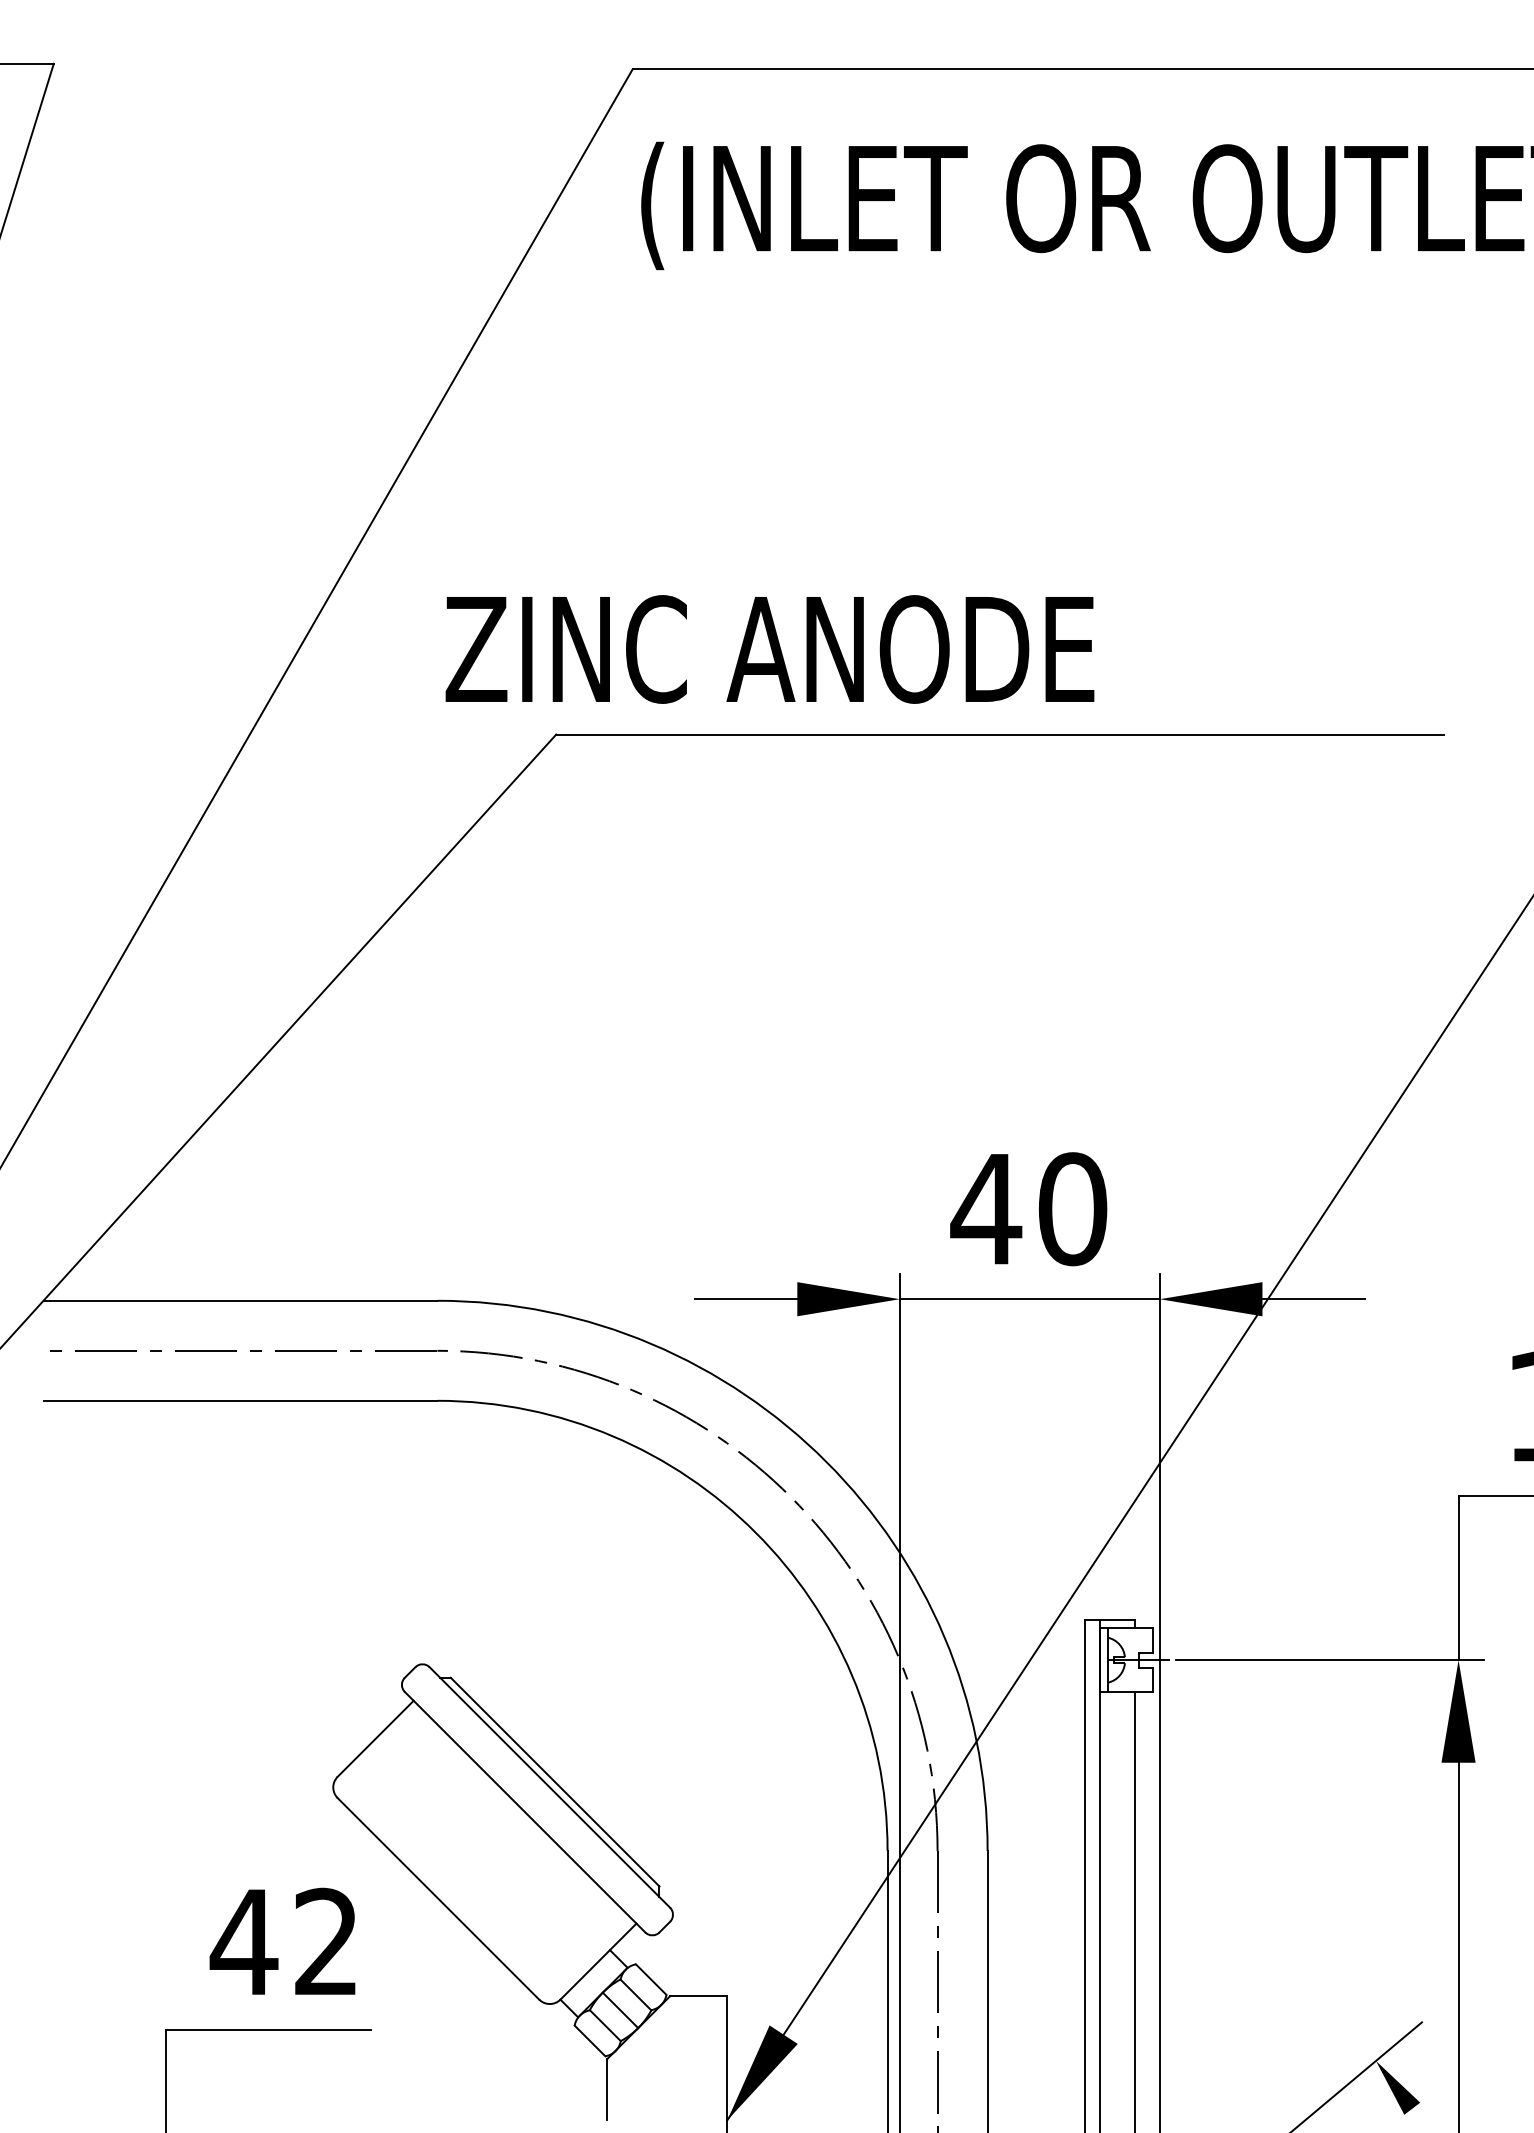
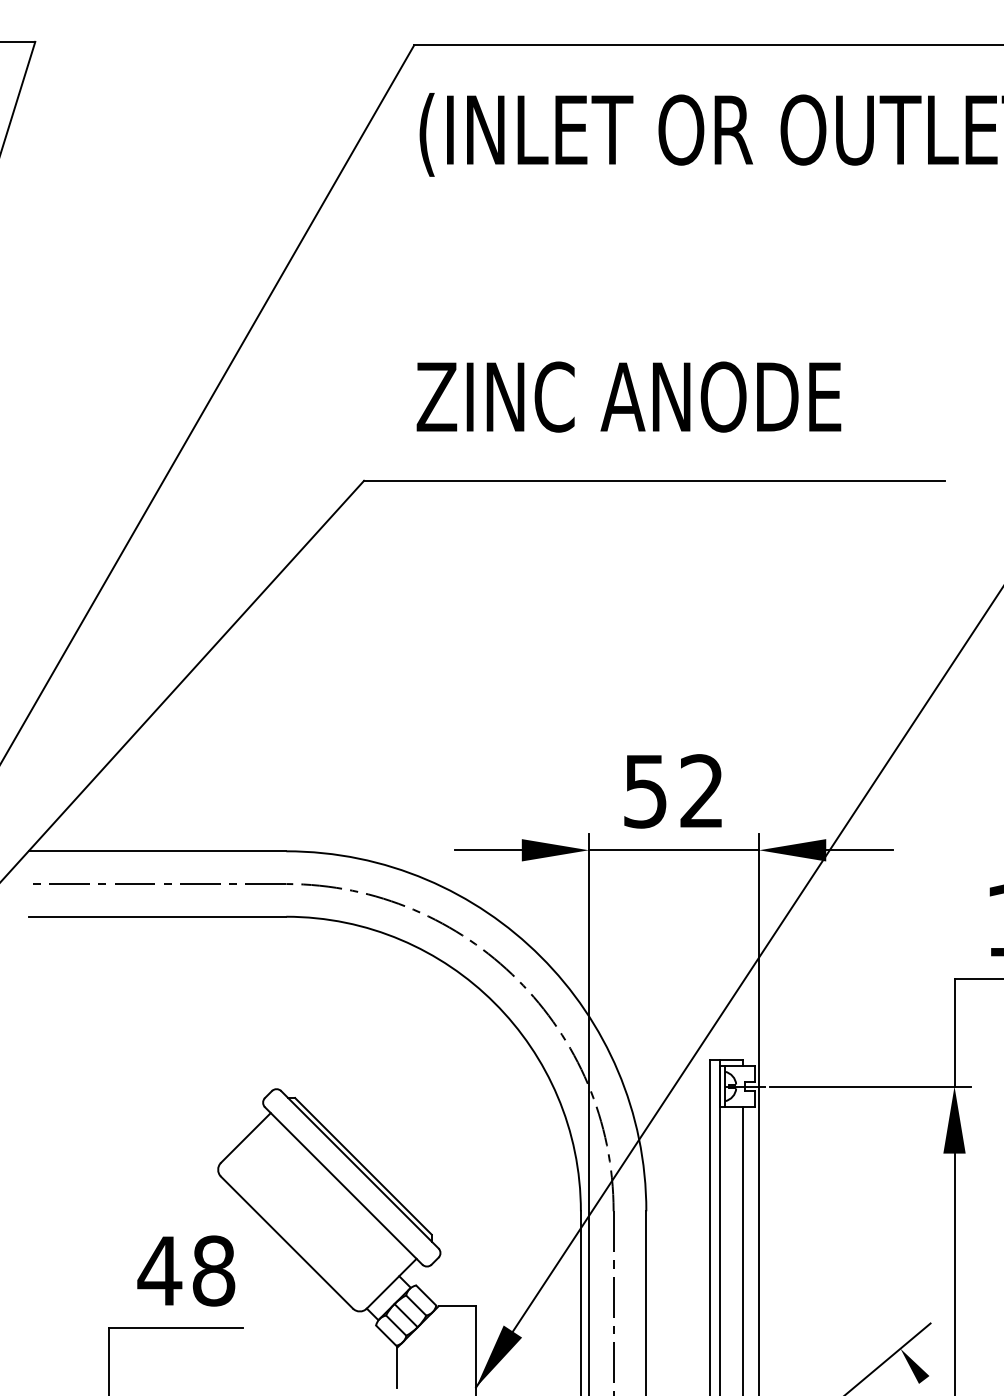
text: (769, 648) -> (628, 396), moved
text: (1027, 1209) -> (672, 791), 40 -> 52
text: (326, 1941) -> (213, 1270), 42 -> 48

